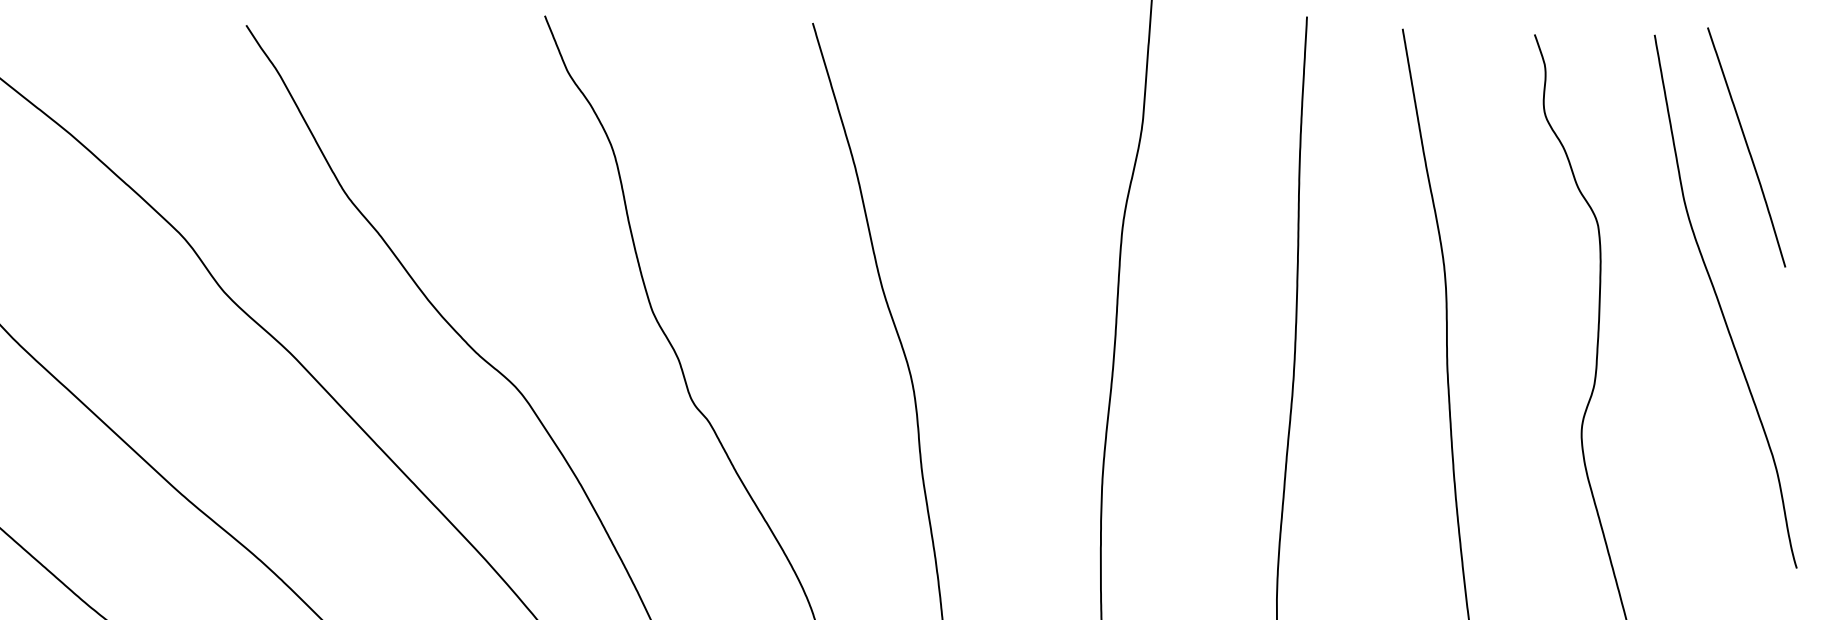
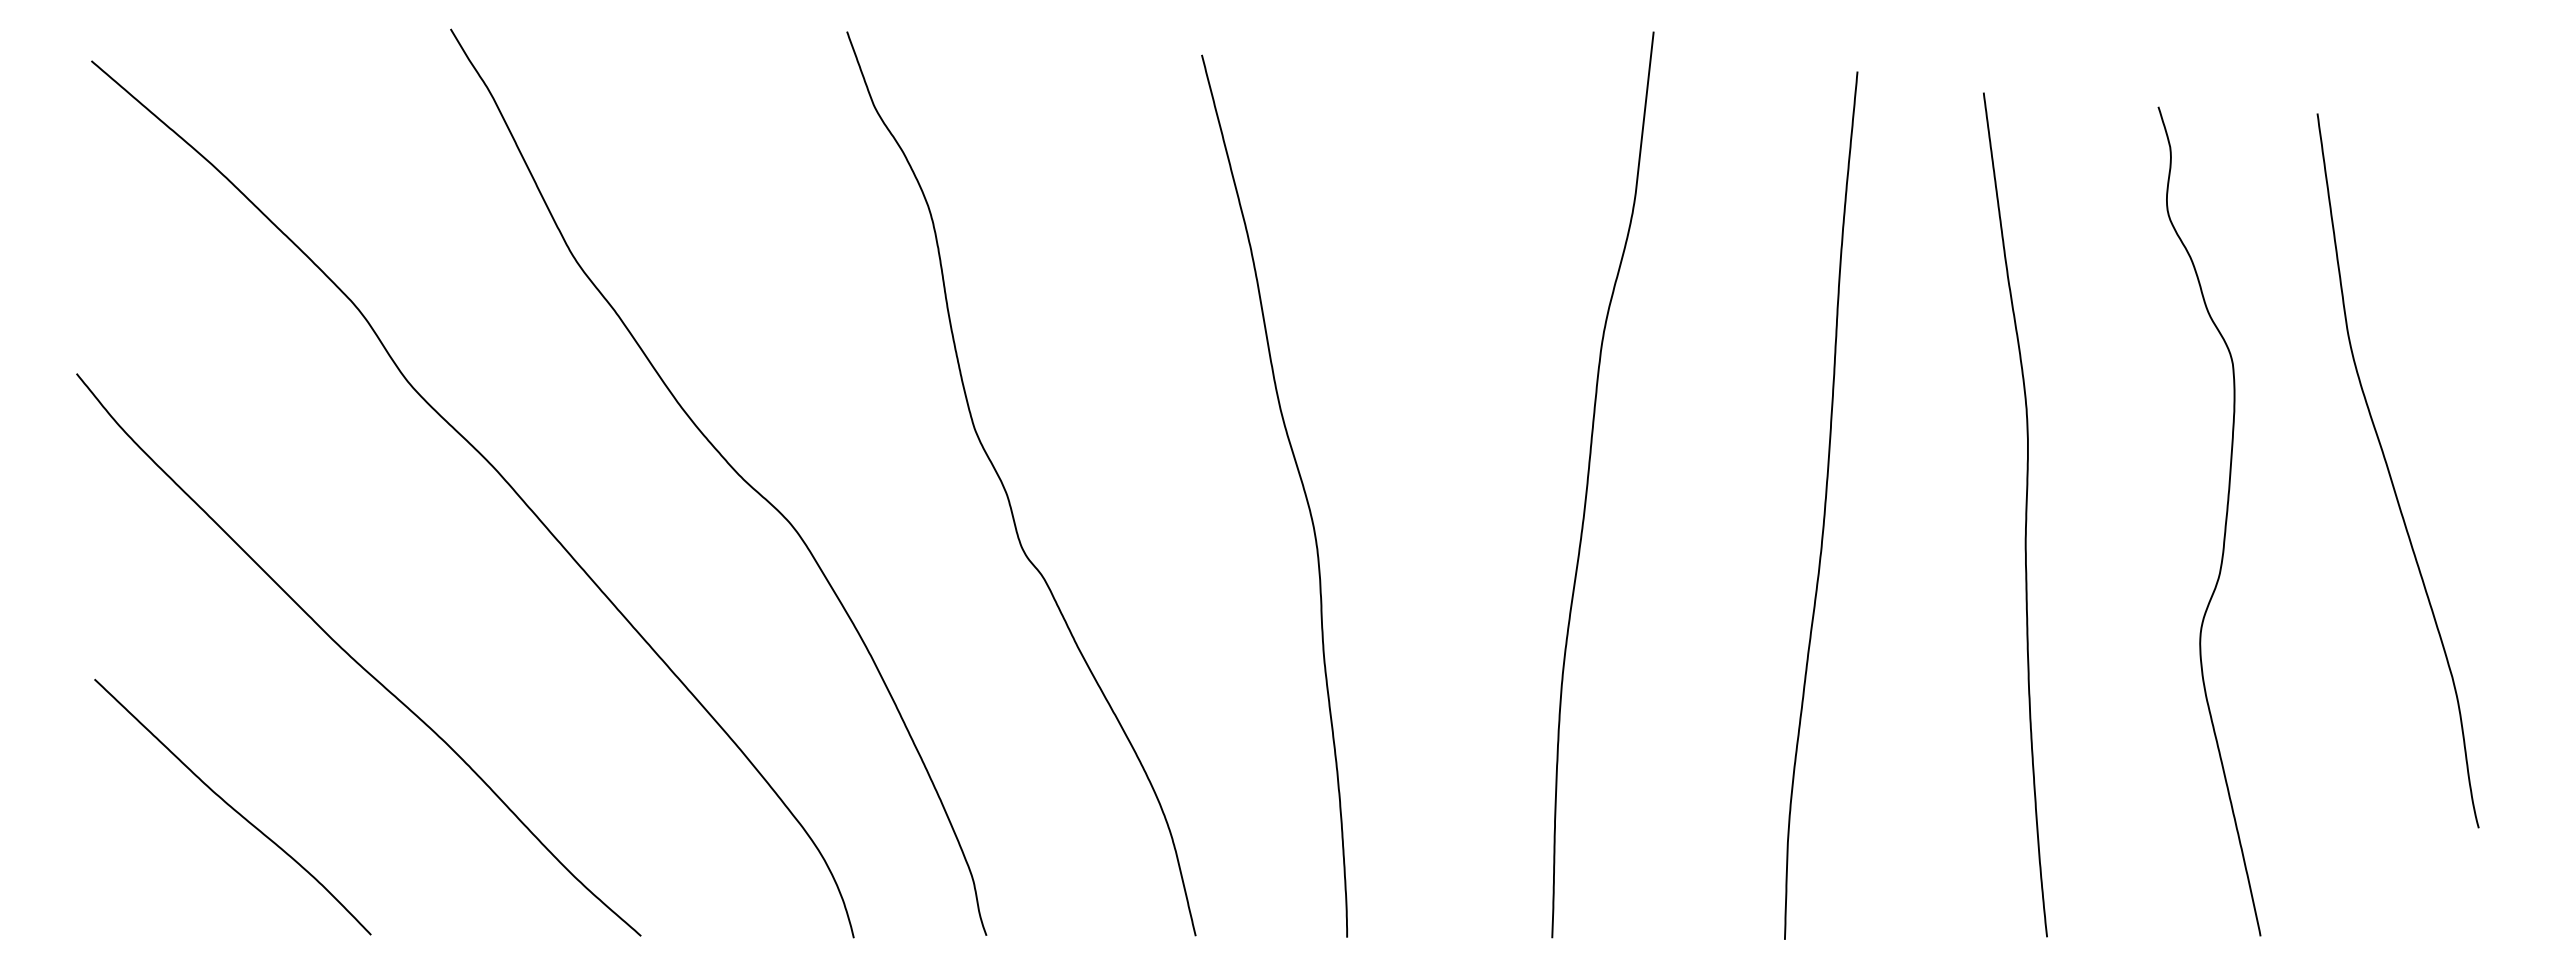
curve: (1747, 147) -> (2434, 267), removed

